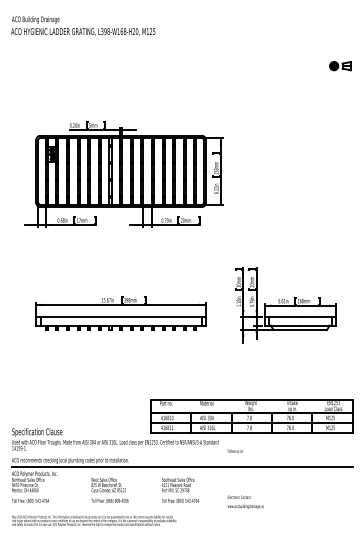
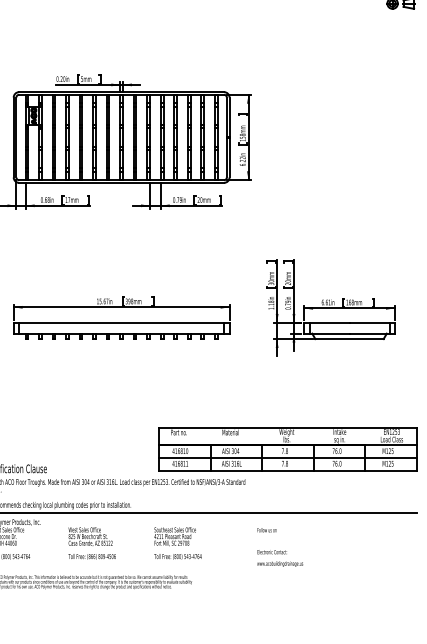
text: (234, 450) -> (265, 529), moved
text: (109, 490) -> (91, 543), moved
text: (180, 490) -> (178, 543), moved

